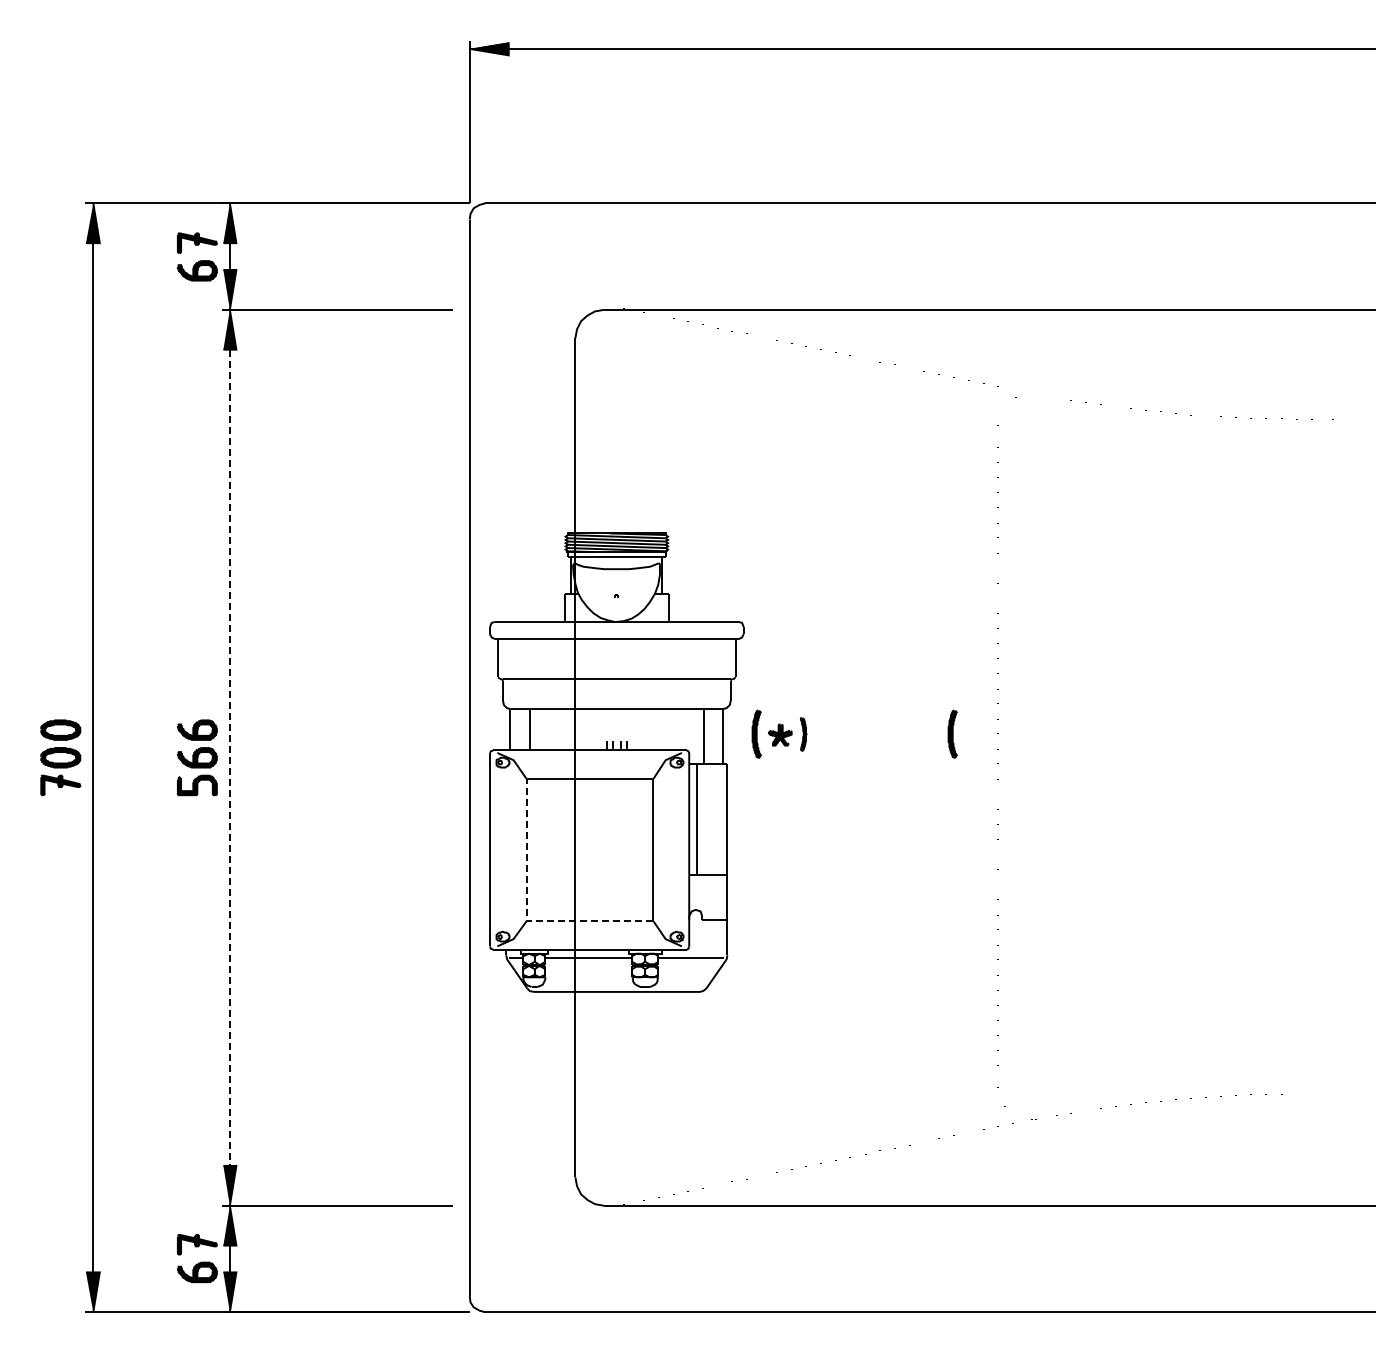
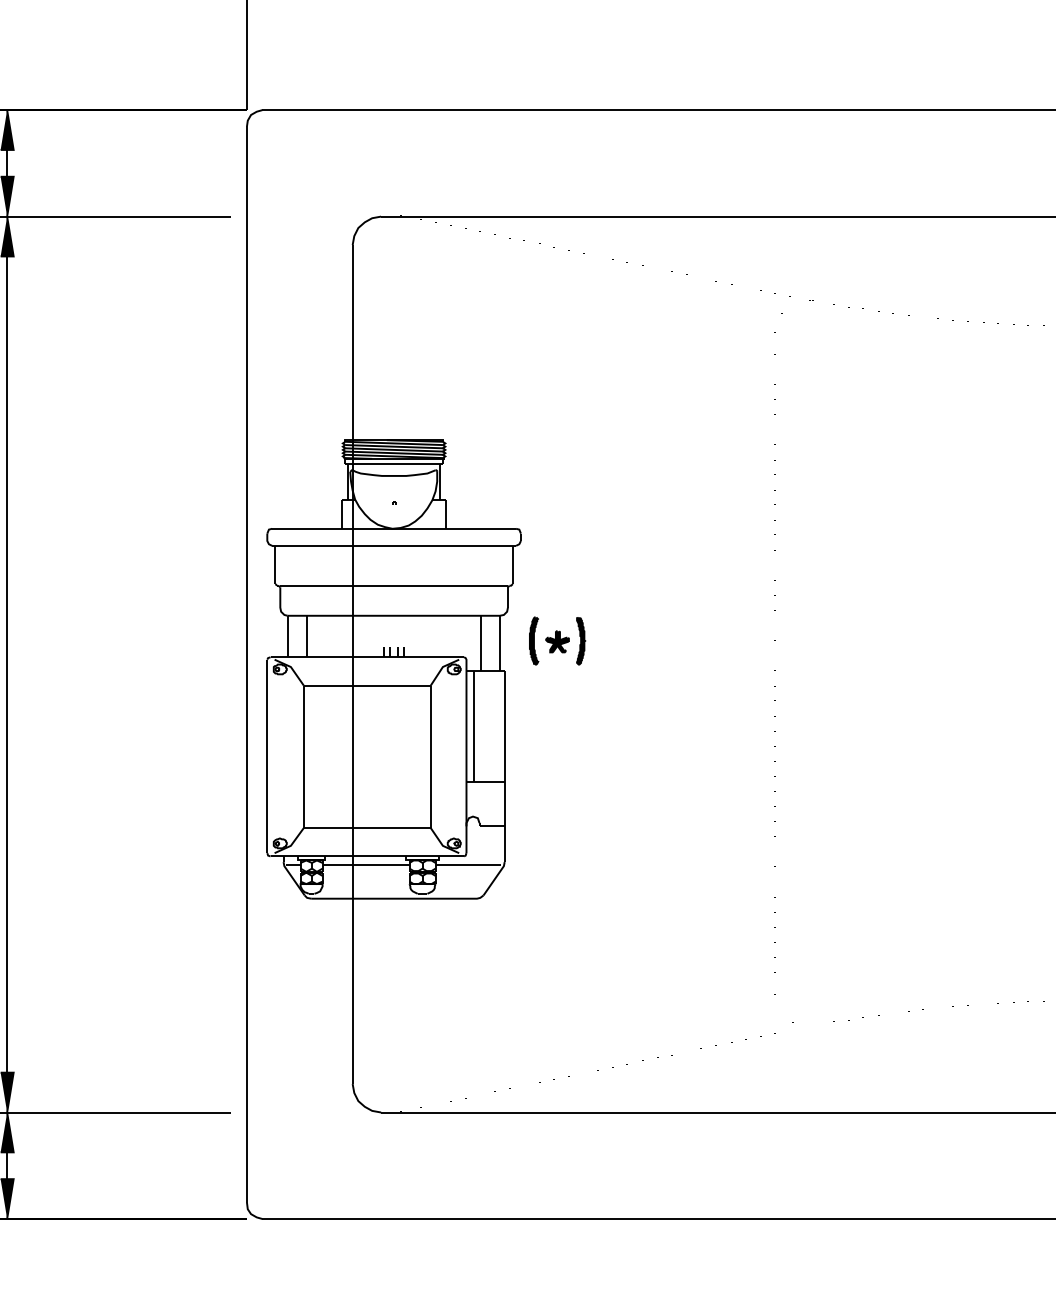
part: (952, 733) -> (729, 640), removed
part: (803, 734) -> (580, 641), size x1.43
line: (229, 758) -> (6, 665), dashed -> solid
line: (526, 913) -> (303, 820), dashed -> solid

